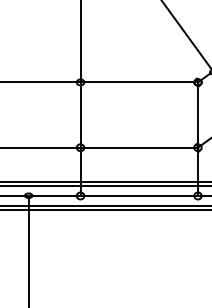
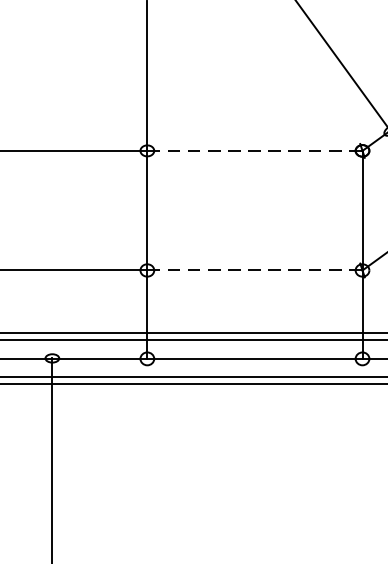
line: (139, 82) -> (255, 151), solid -> dashed
line: (139, 147) -> (255, 270), solid -> dashed

